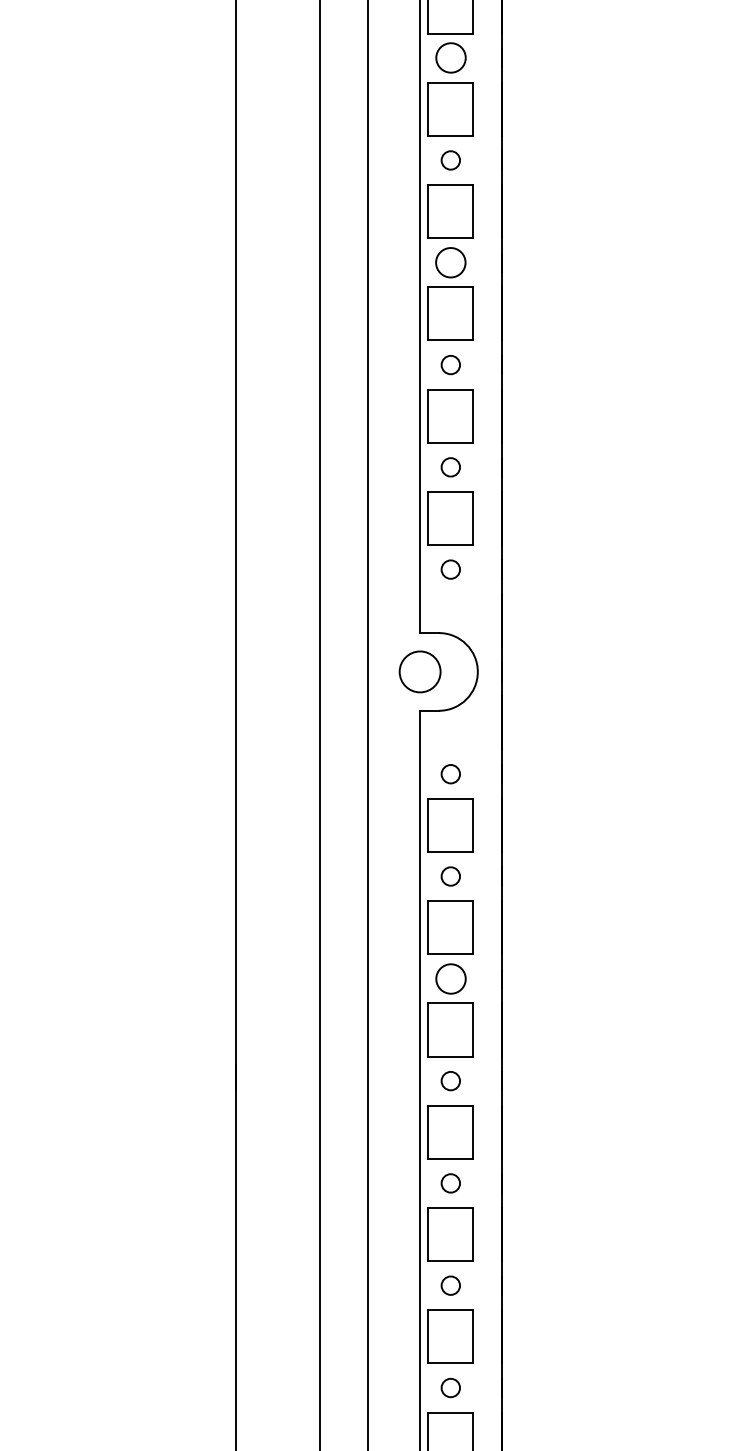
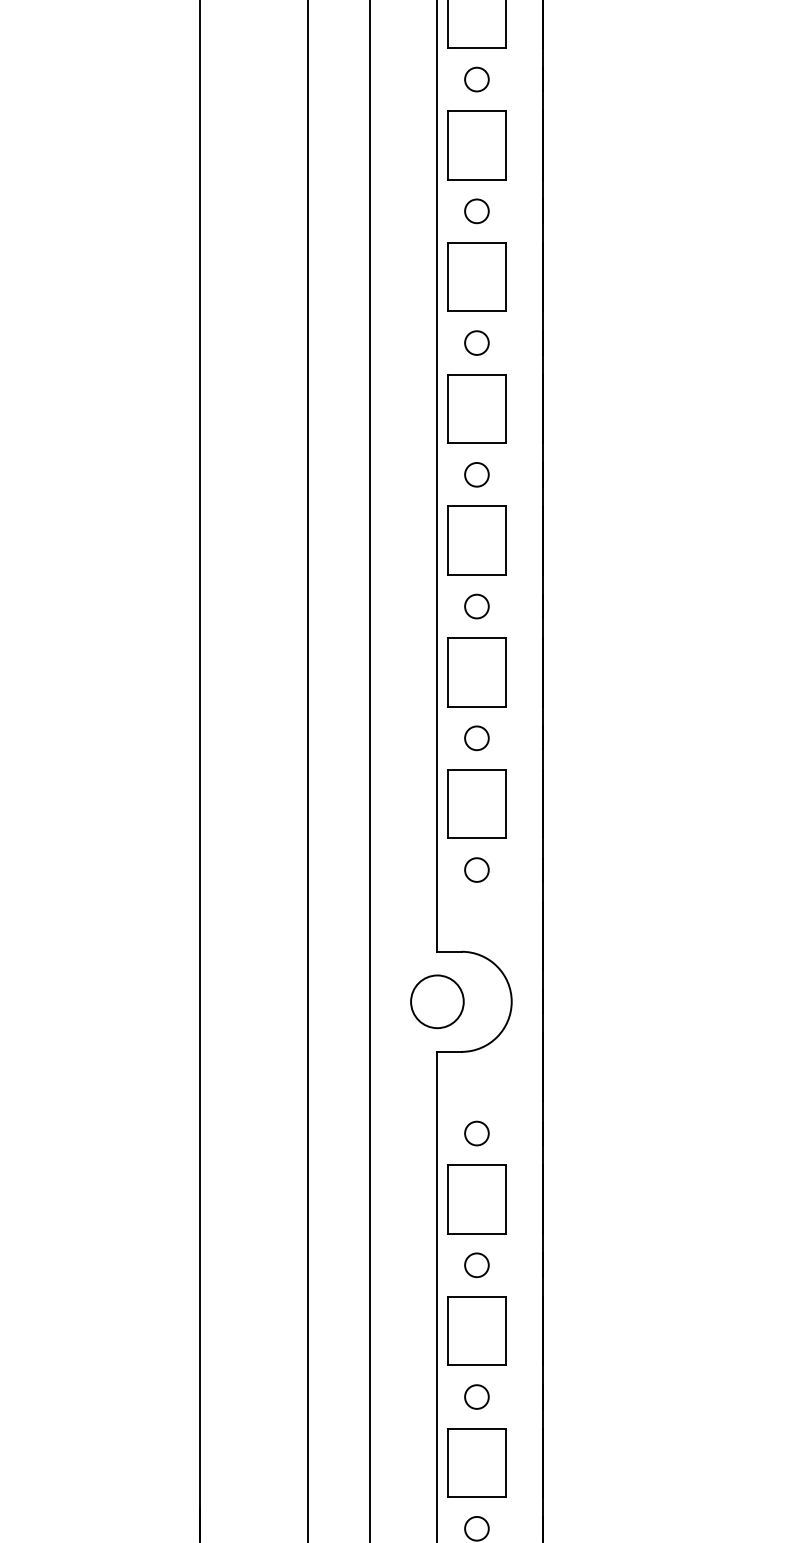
circle: (450, 58) -> (476, 211), size x0.62
circle: (450, 262) -> (476, 474), size x0.62
circle: (450, 978) -> (476, 1396), size x0.62

